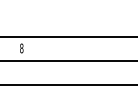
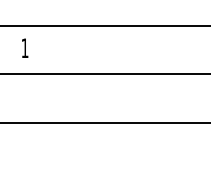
text: (21, 48) -> (24, 48), 8 -> 1

